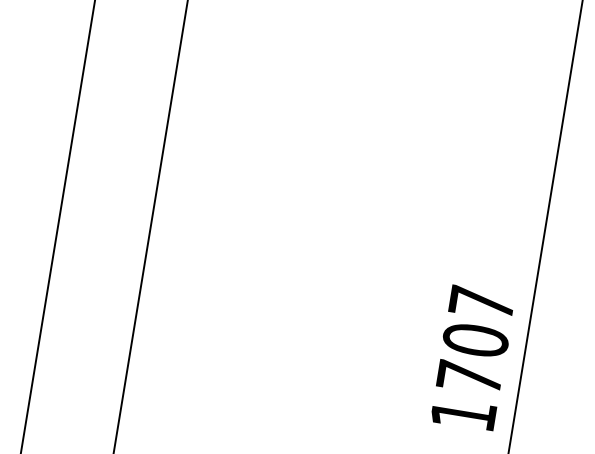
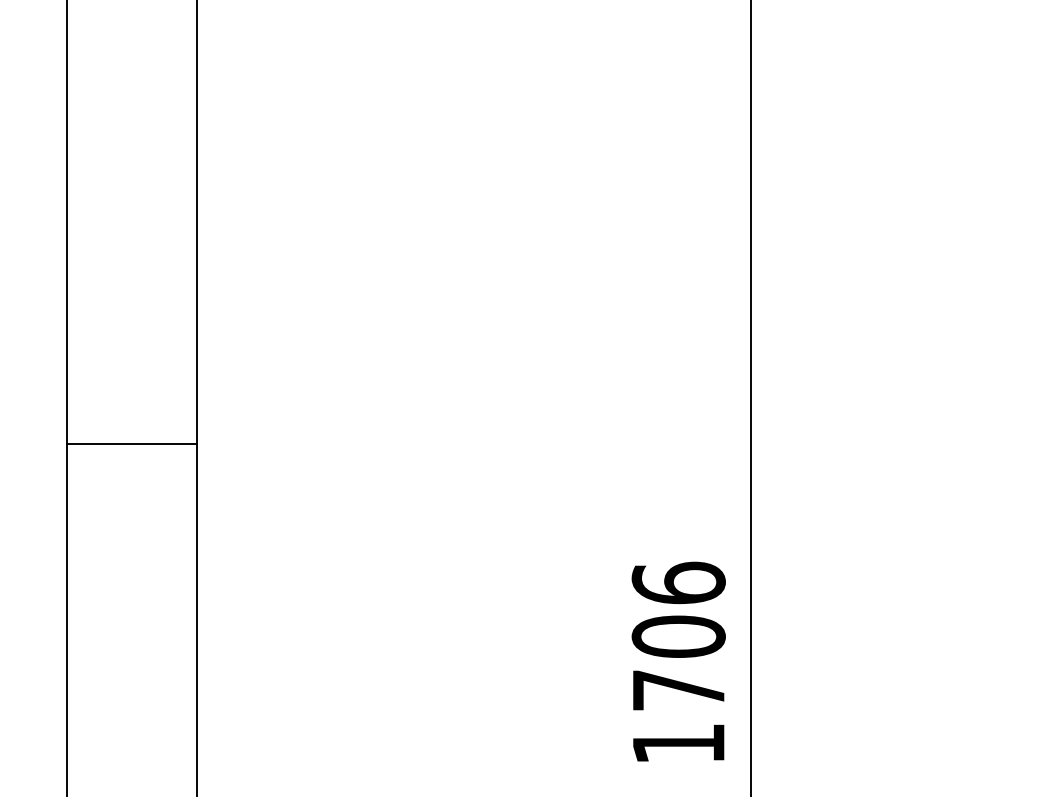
line: (117, 143) -> (132, 443), added
text: (481, 302) -> (678, 582), 1707 -> 1706

